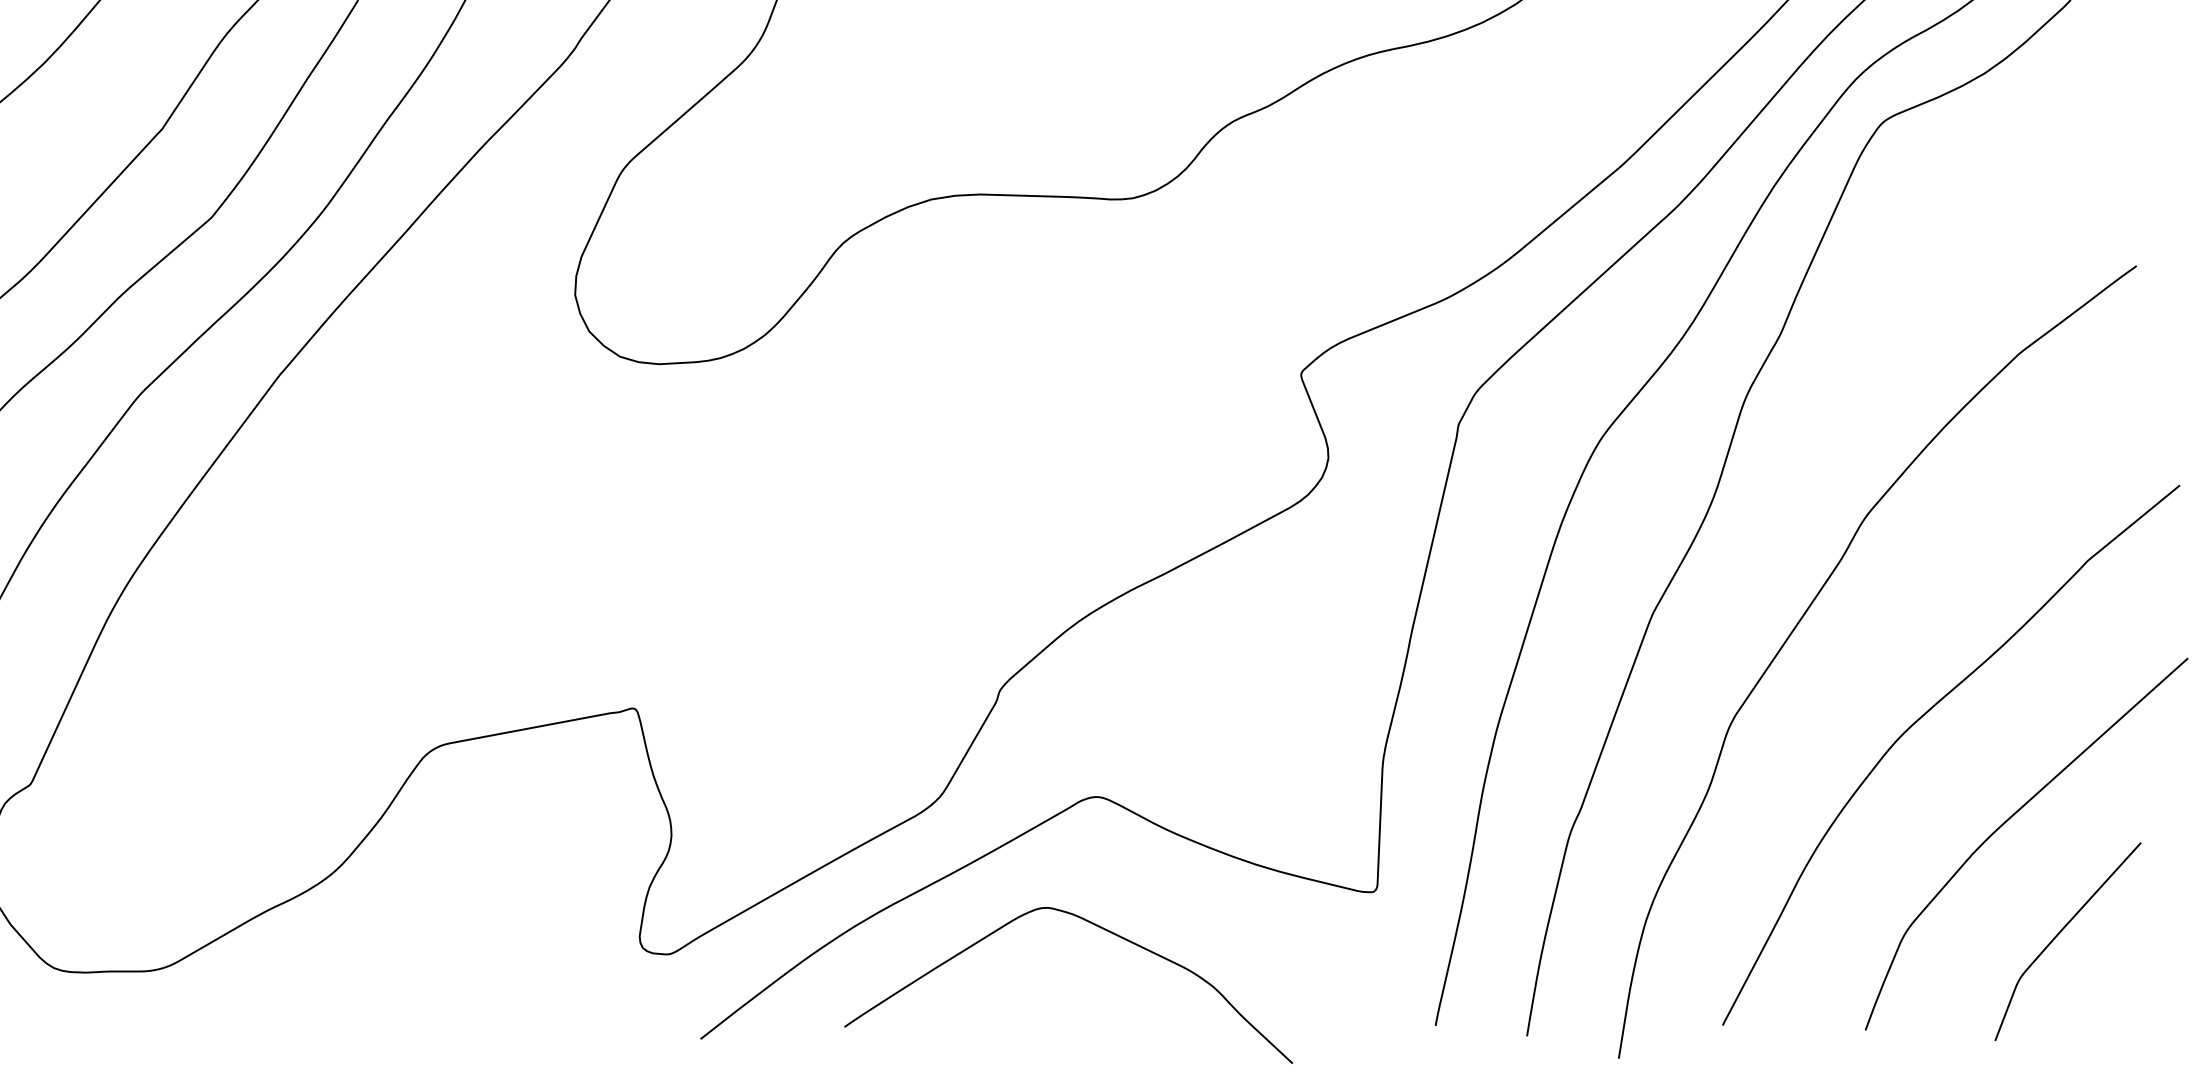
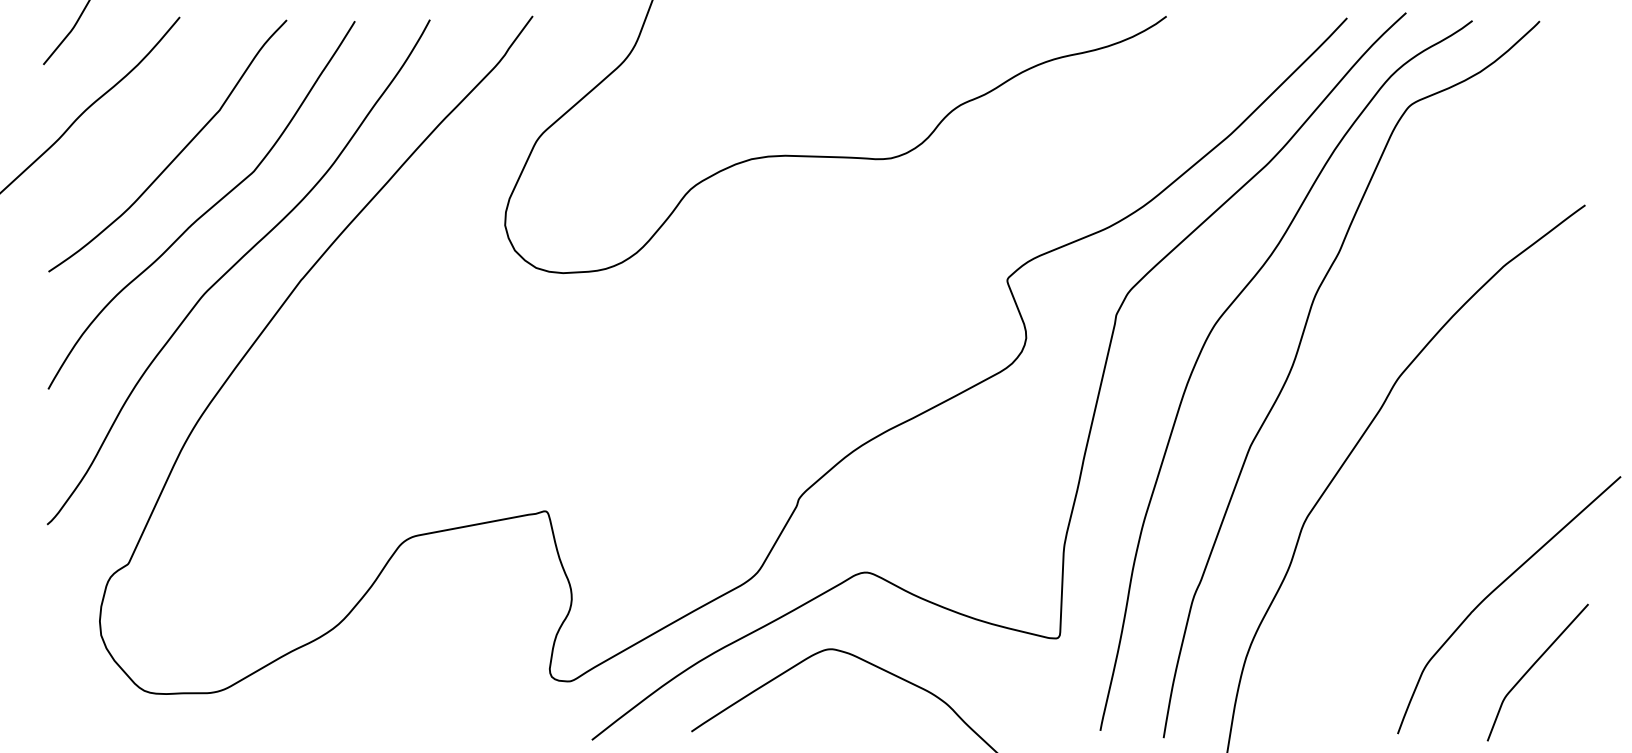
curve: (1918, 721) -> (1434, 520), removed

